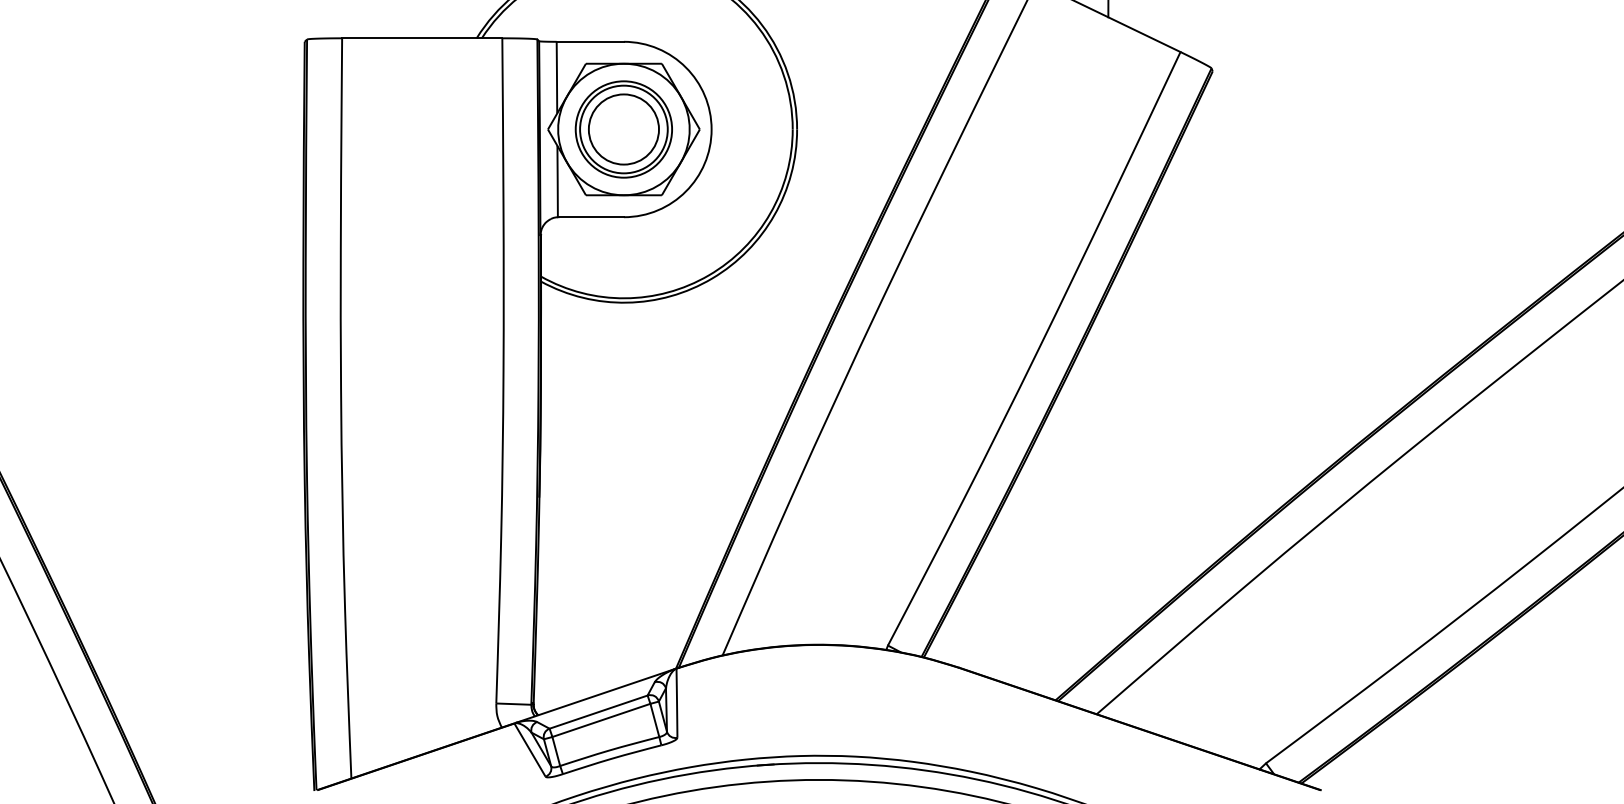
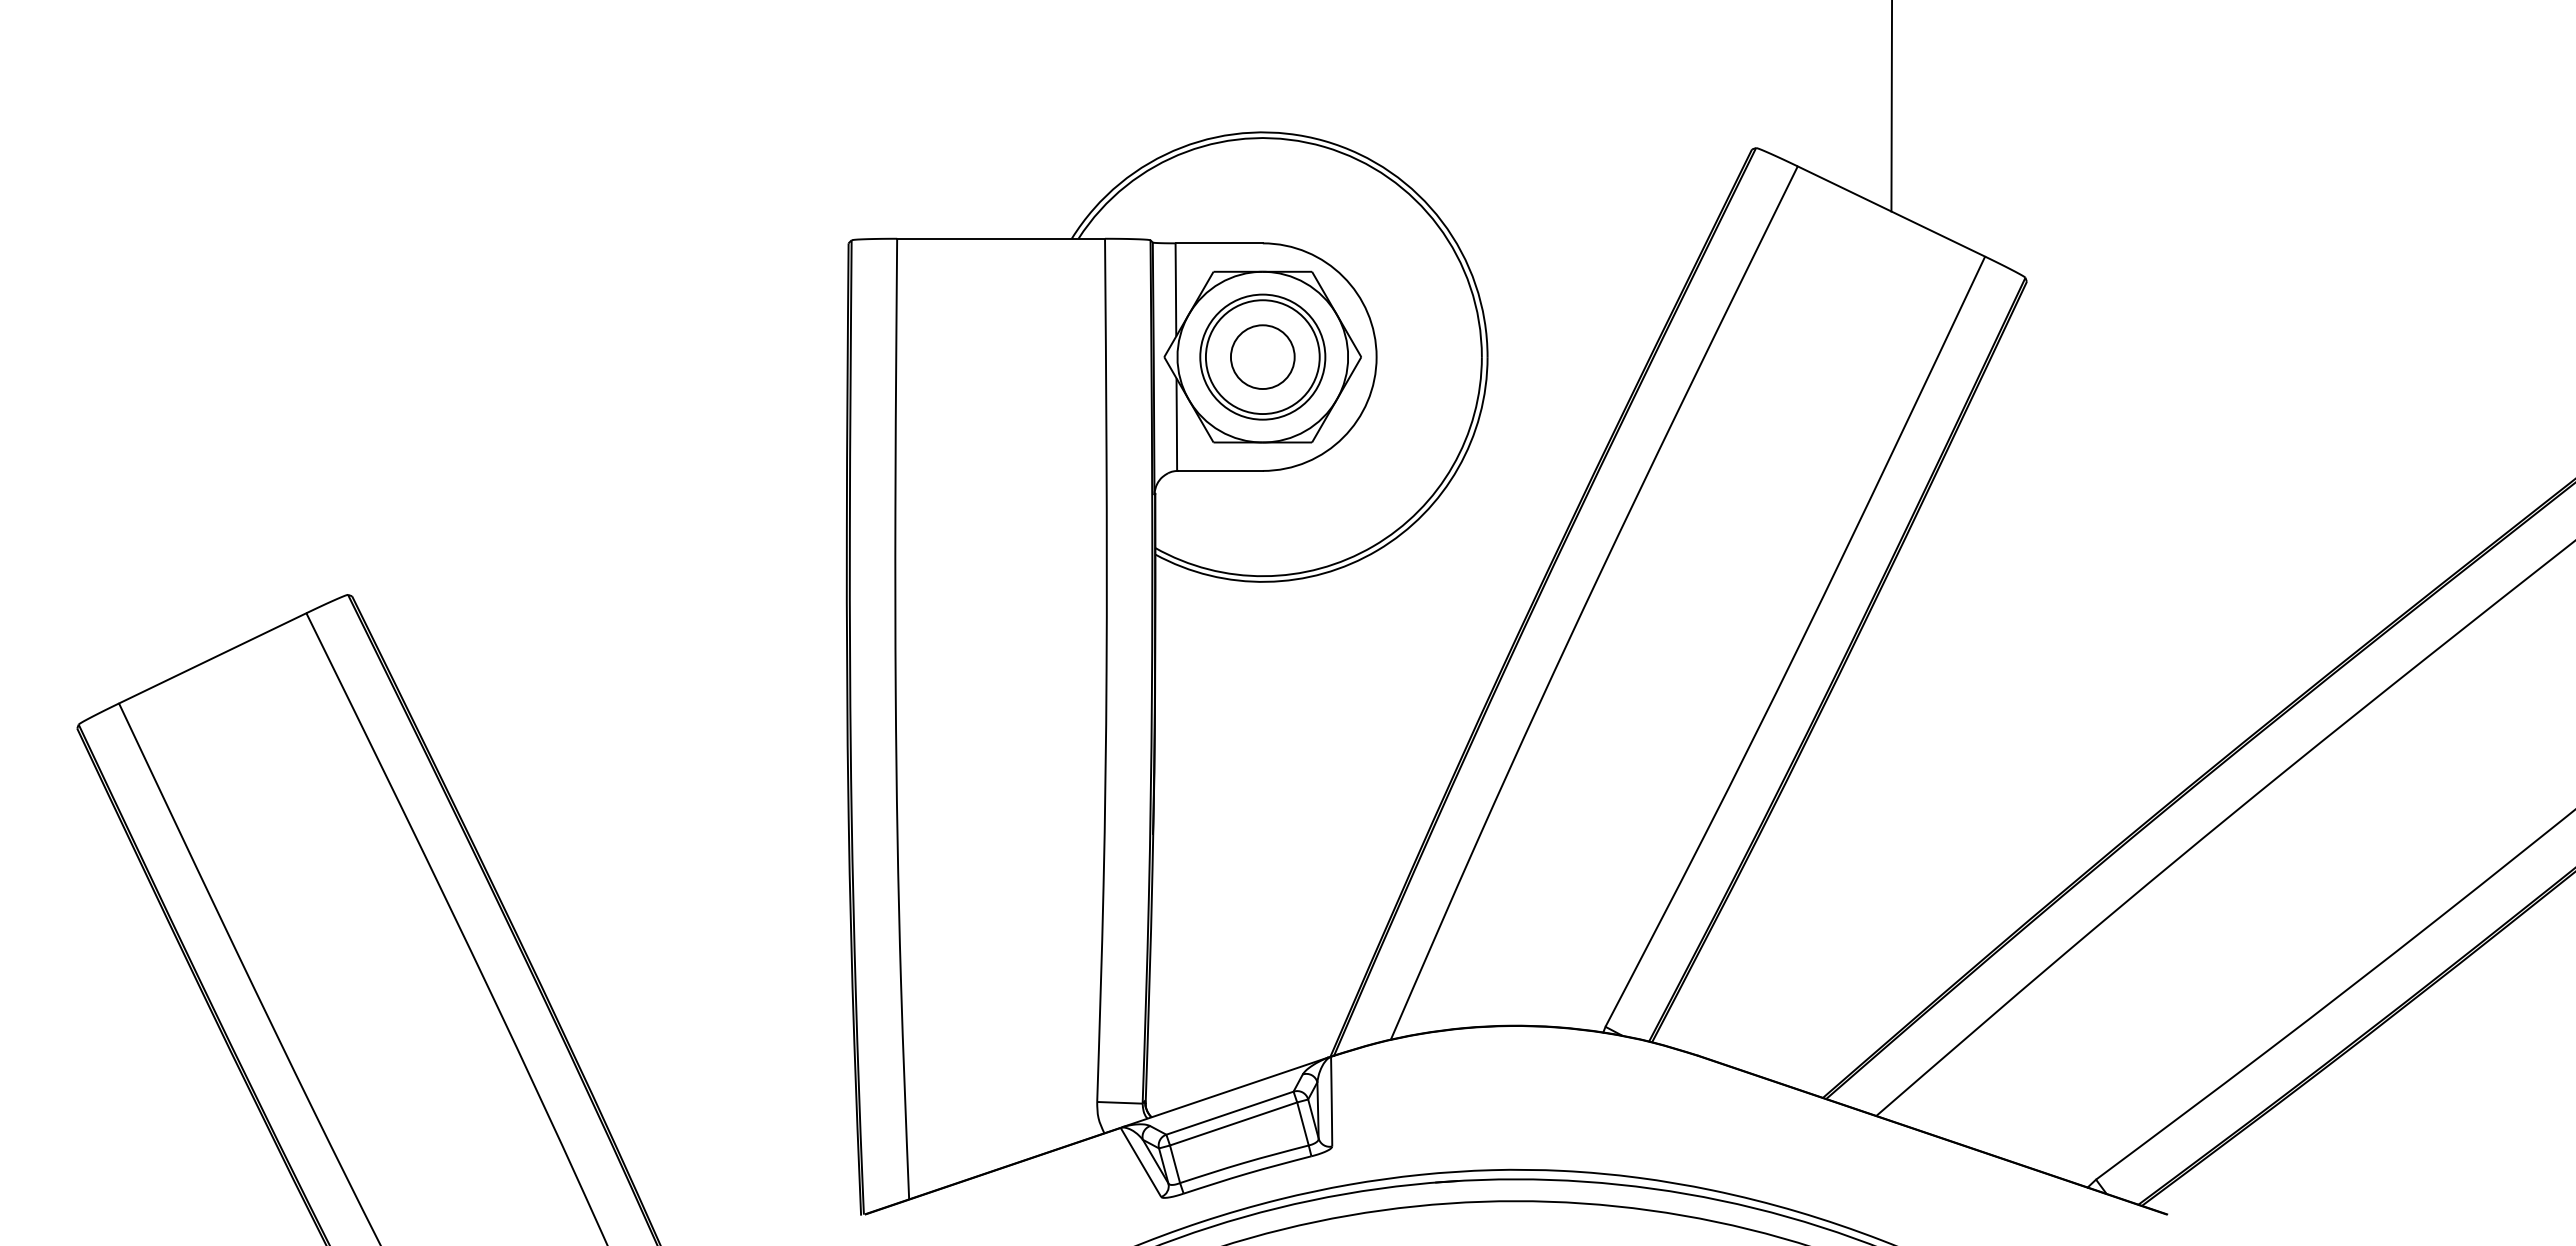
circle: (623, 129) -> (1262, 356), size x0.7

